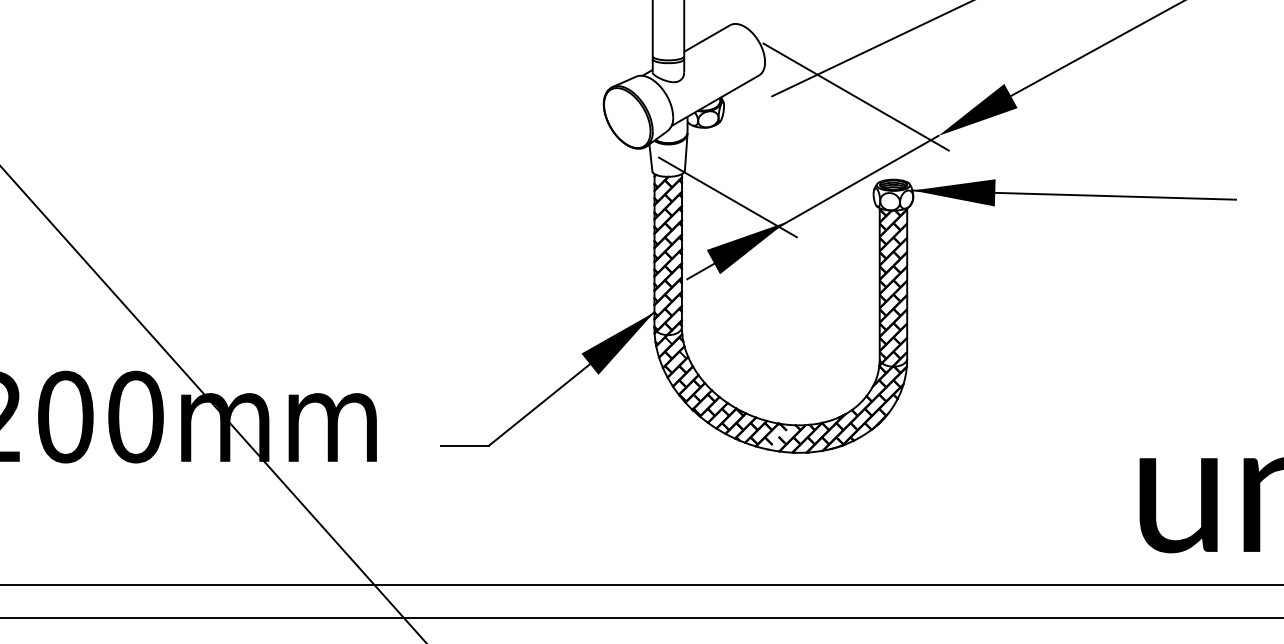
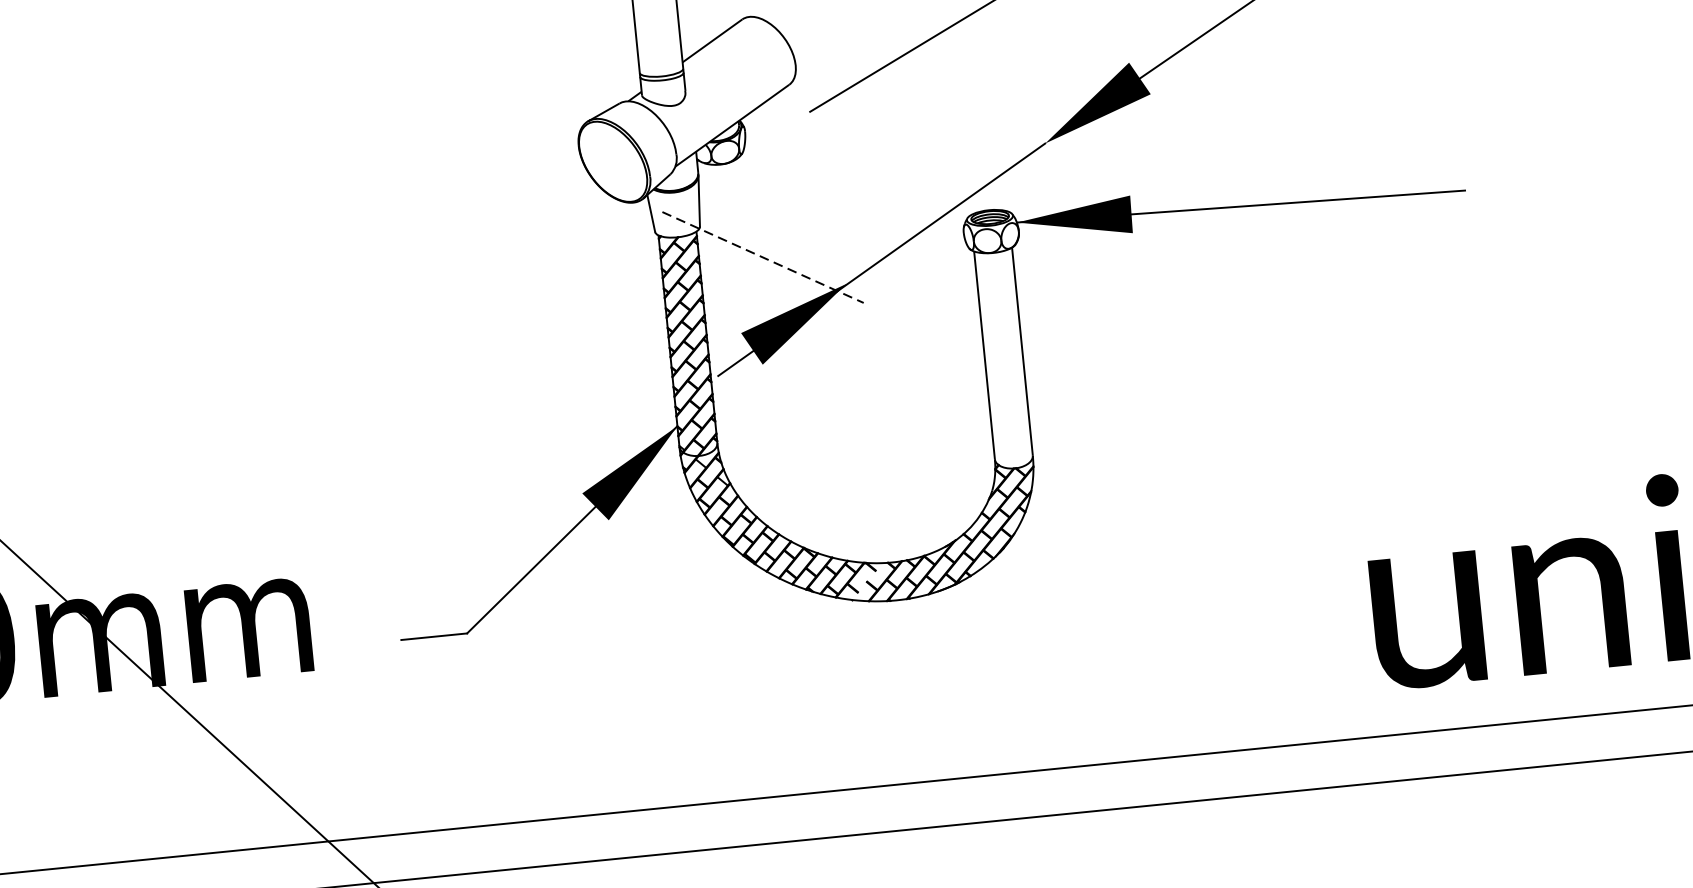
line: (855, 96) -> (925, 100), removed
line: (727, 197) -> (762, 257), solid -> dashed
hatch: (893, 287) -> (1004, 359), removed

